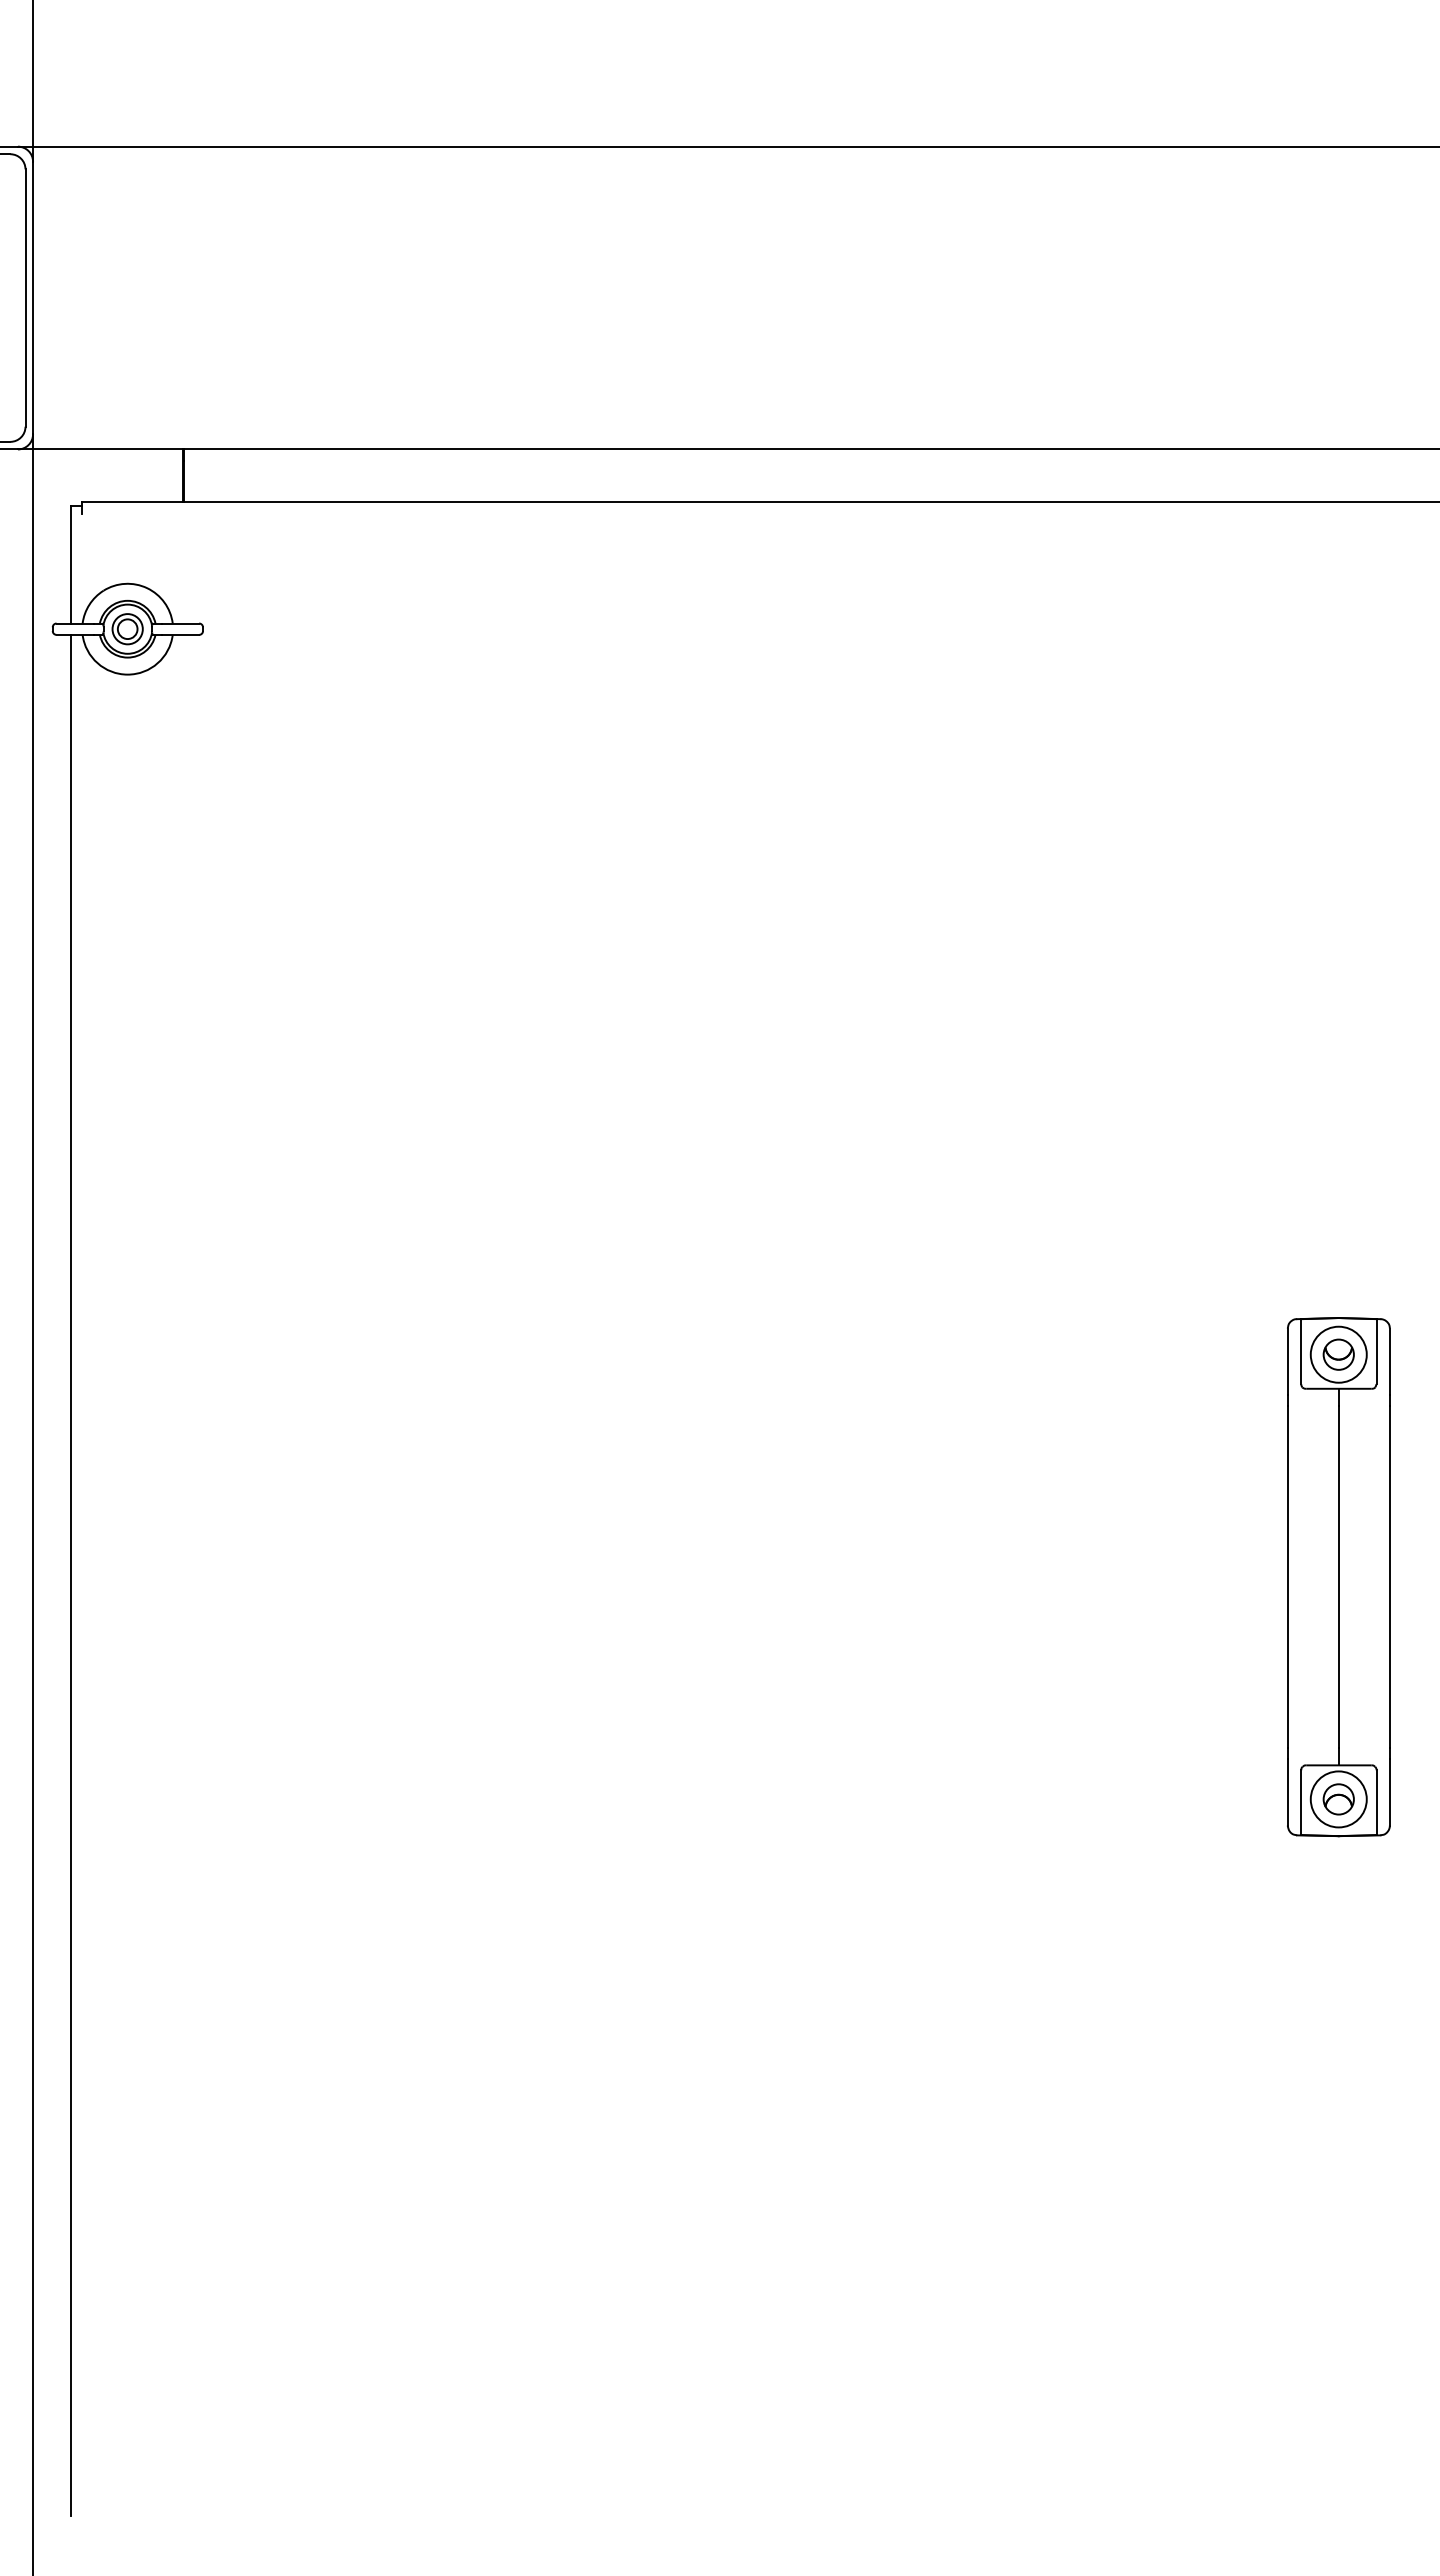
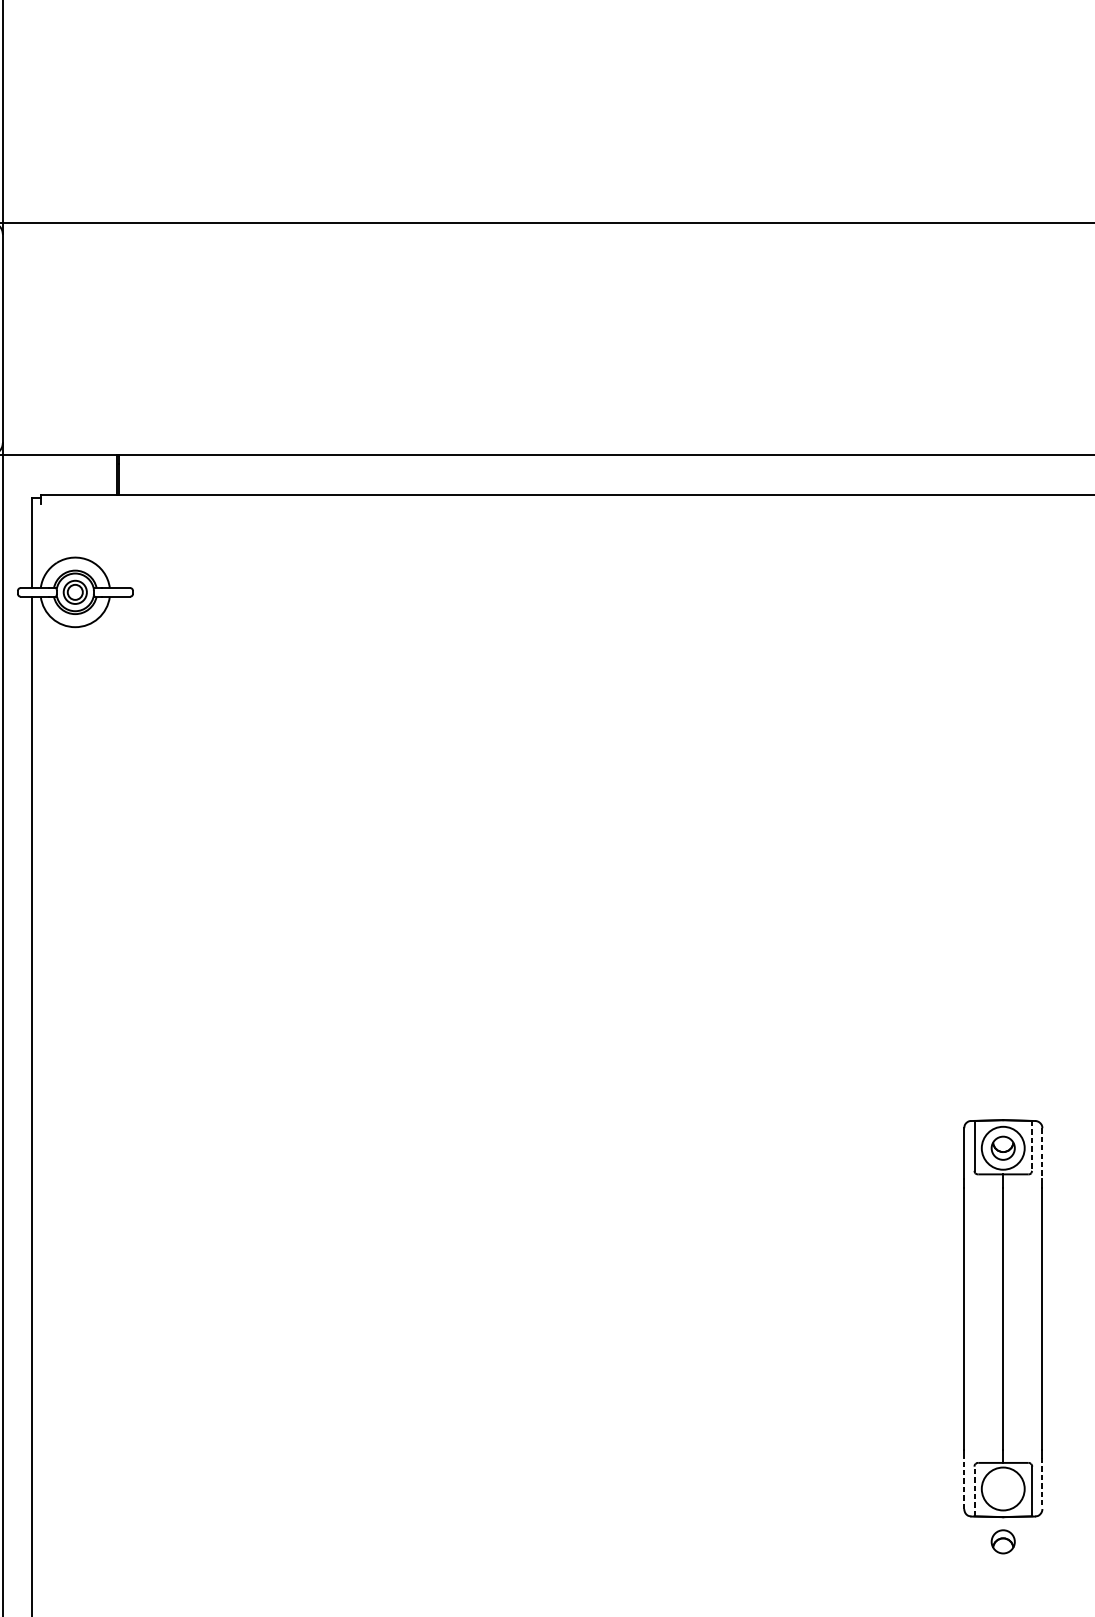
line: (1376, 1351) -> (1032, 1145), solid -> dashed
line: (1389, 1362) -> (1042, 1154), solid -> dashed
line: (1287, 1791) -> (963, 1482), solid -> dashed
line: (1389, 1792) -> (1042, 1483), solid -> dashed
part: (1338, 1799) -> (1003, 1541), moved
line: (1301, 1802) -> (974, 1491), solid -> dashed

